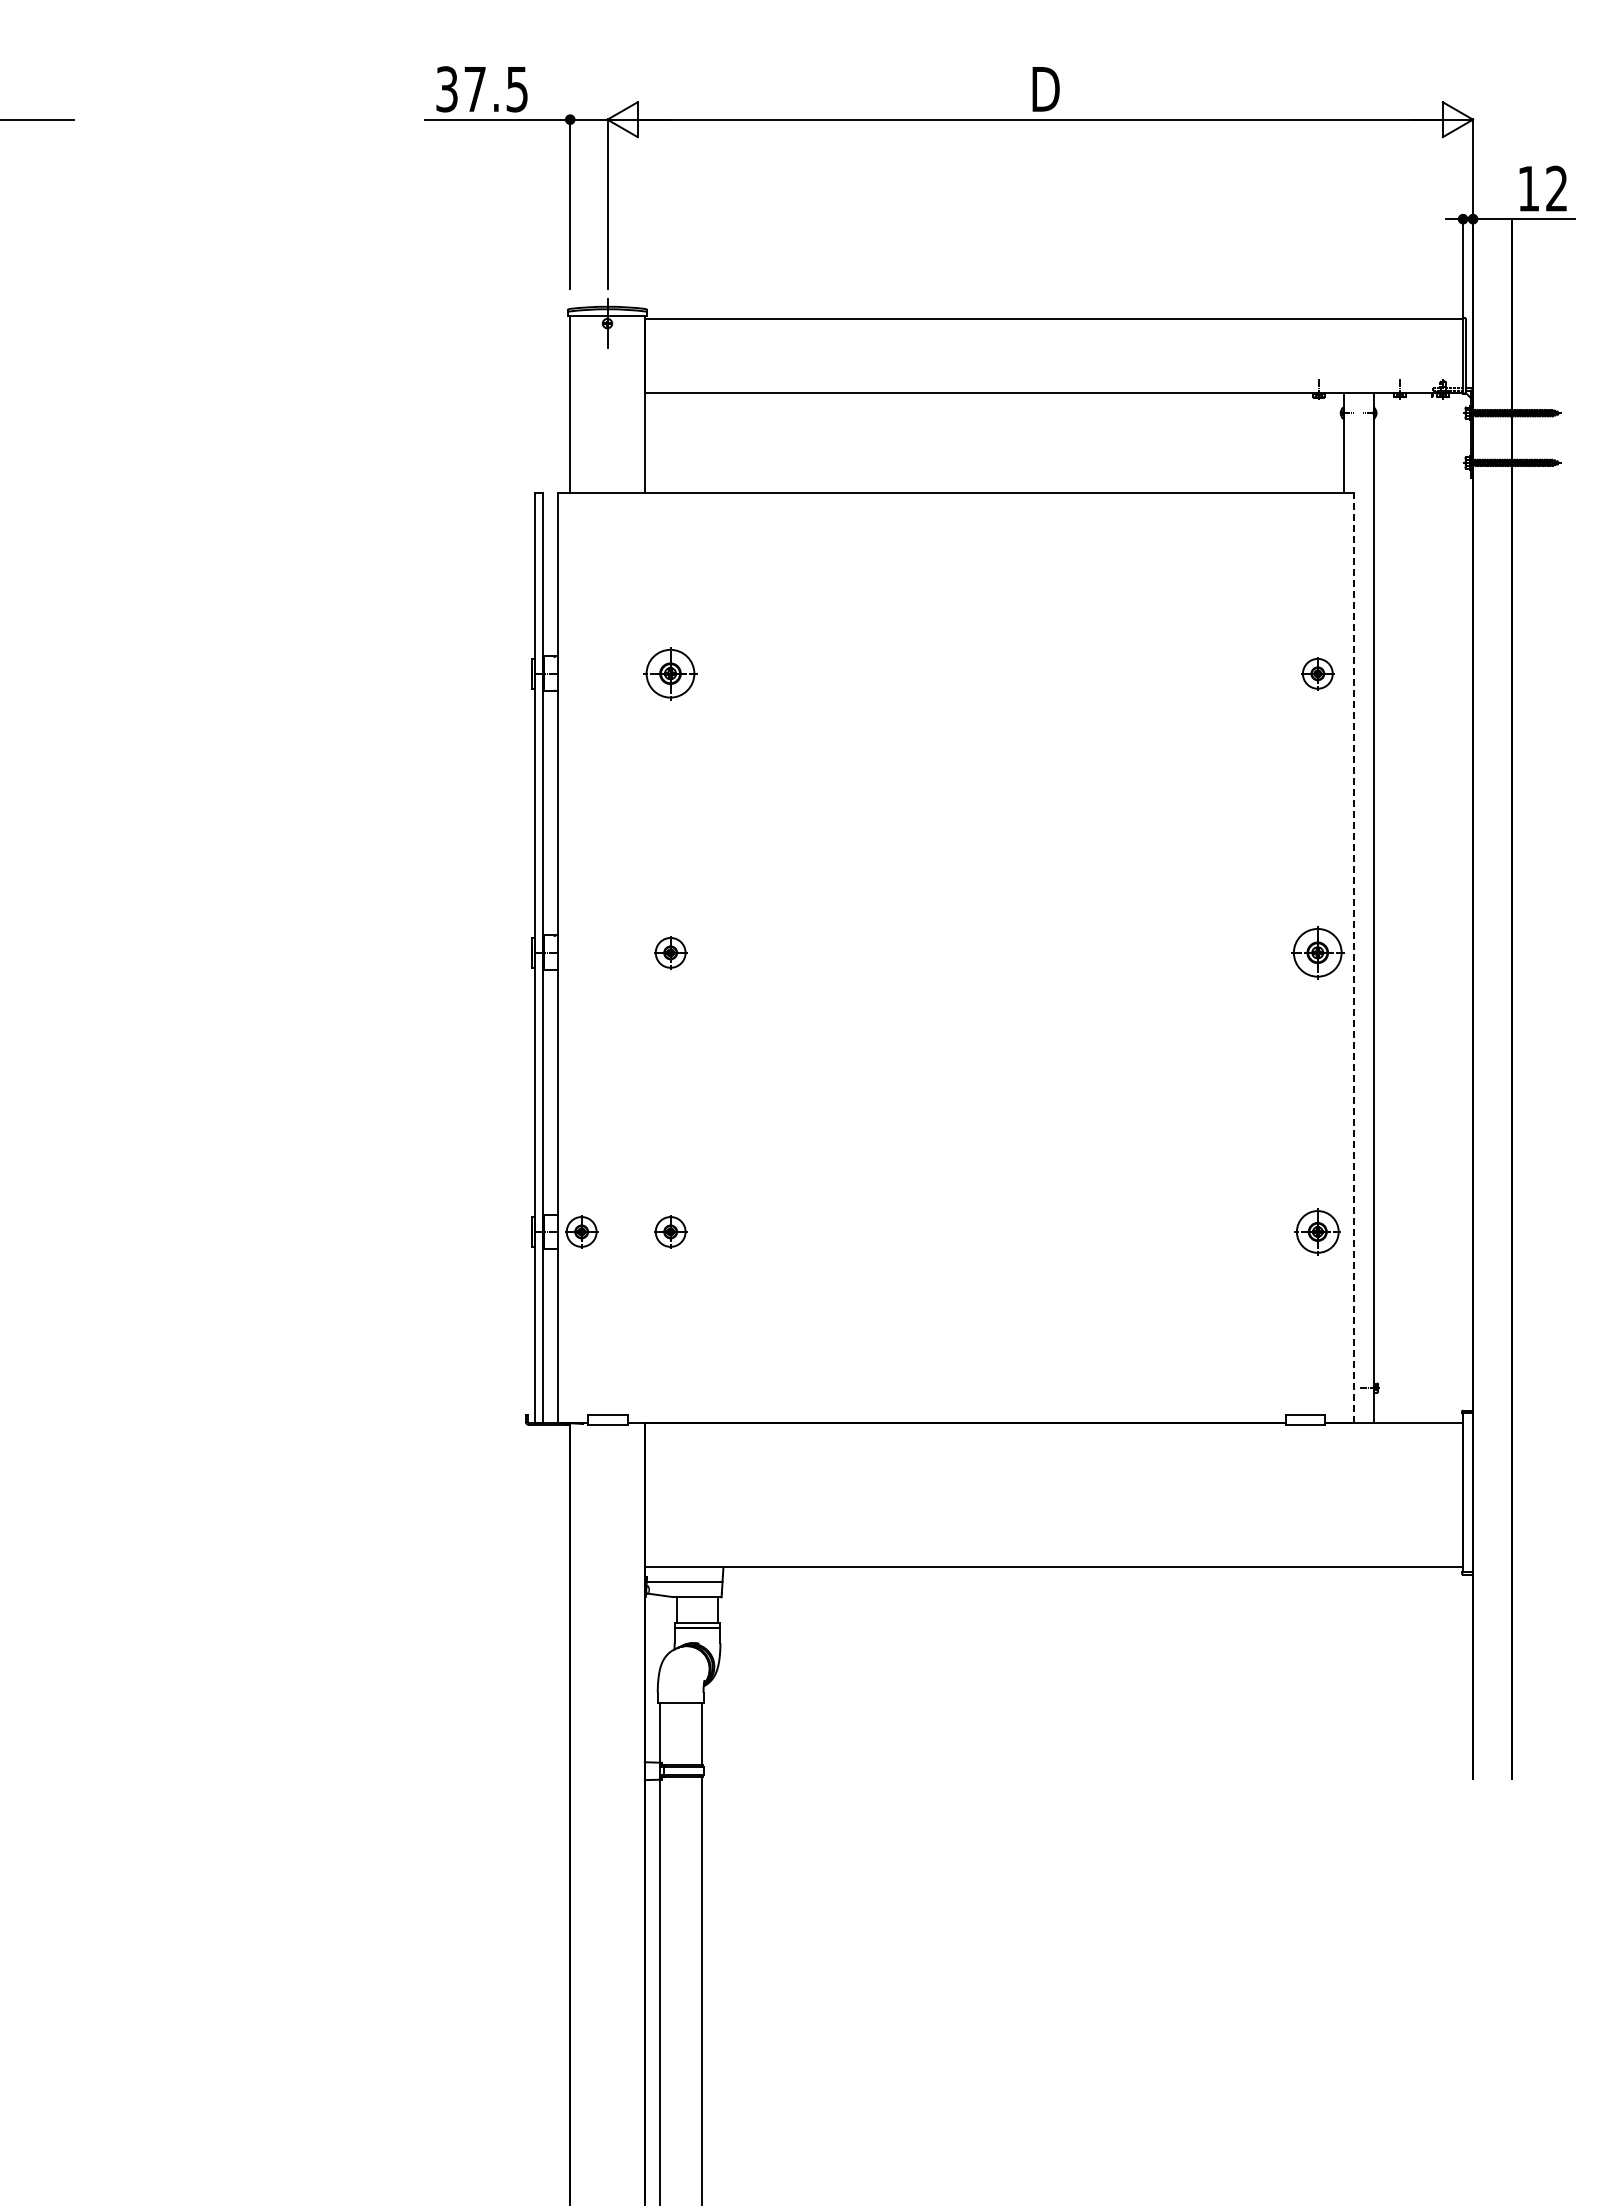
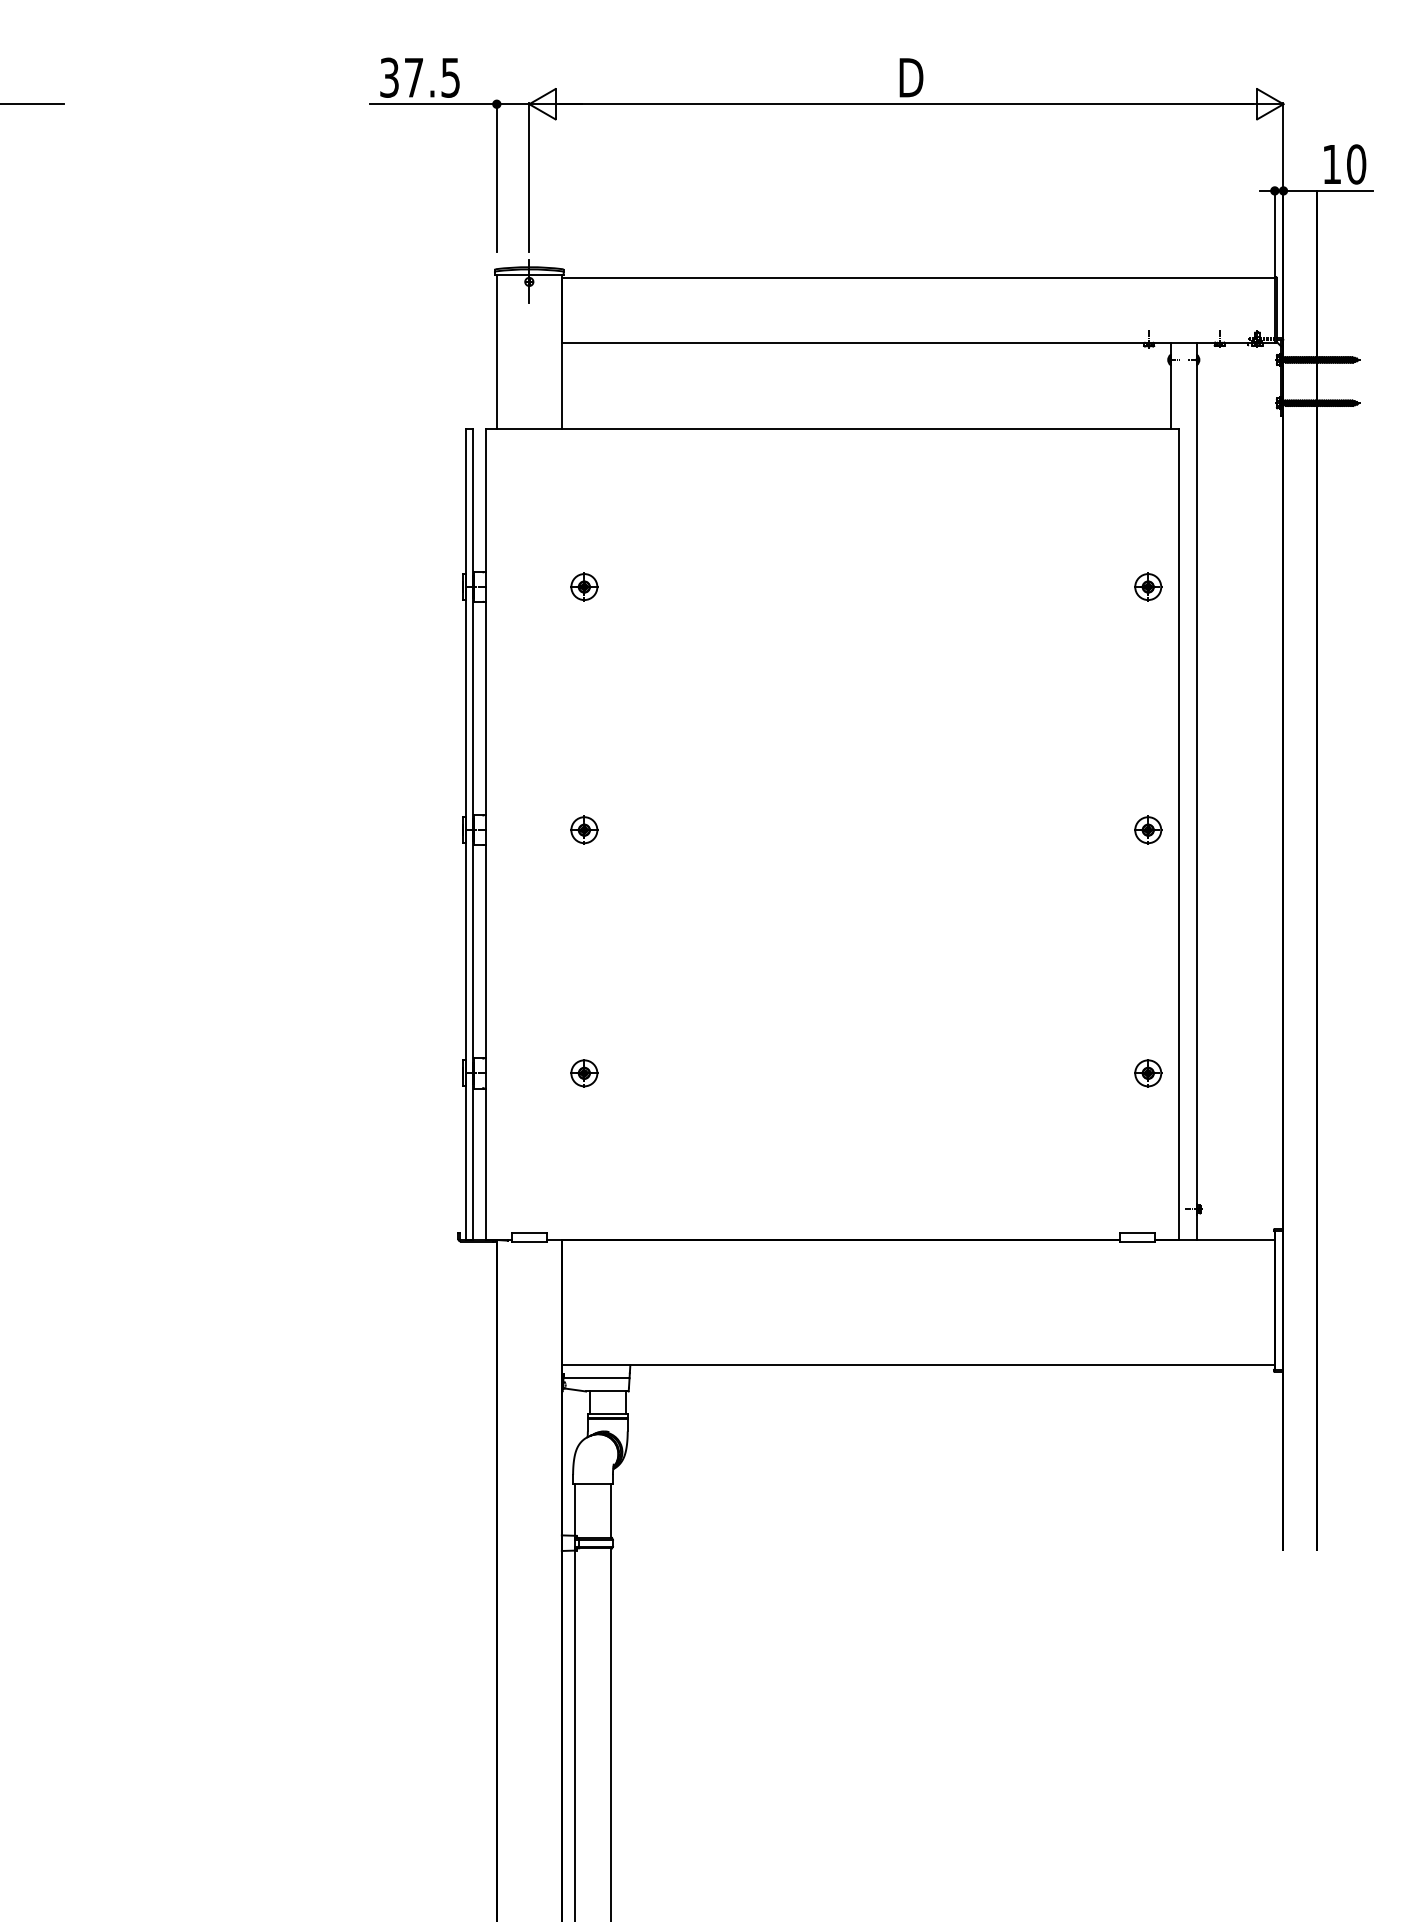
text: (1557, 188) -> (1357, 164), 12 -> 10
part: (670, 673) -> (584, 586), size x0.62
part: (1317, 952) -> (1147, 829), size x0.62
line: (1353, 957) -> (1179, 834), dashed -> solid
part: (581, 1231) -> (506, 1072), removed
part: (1317, 1231) -> (1147, 1072), size x0.71

